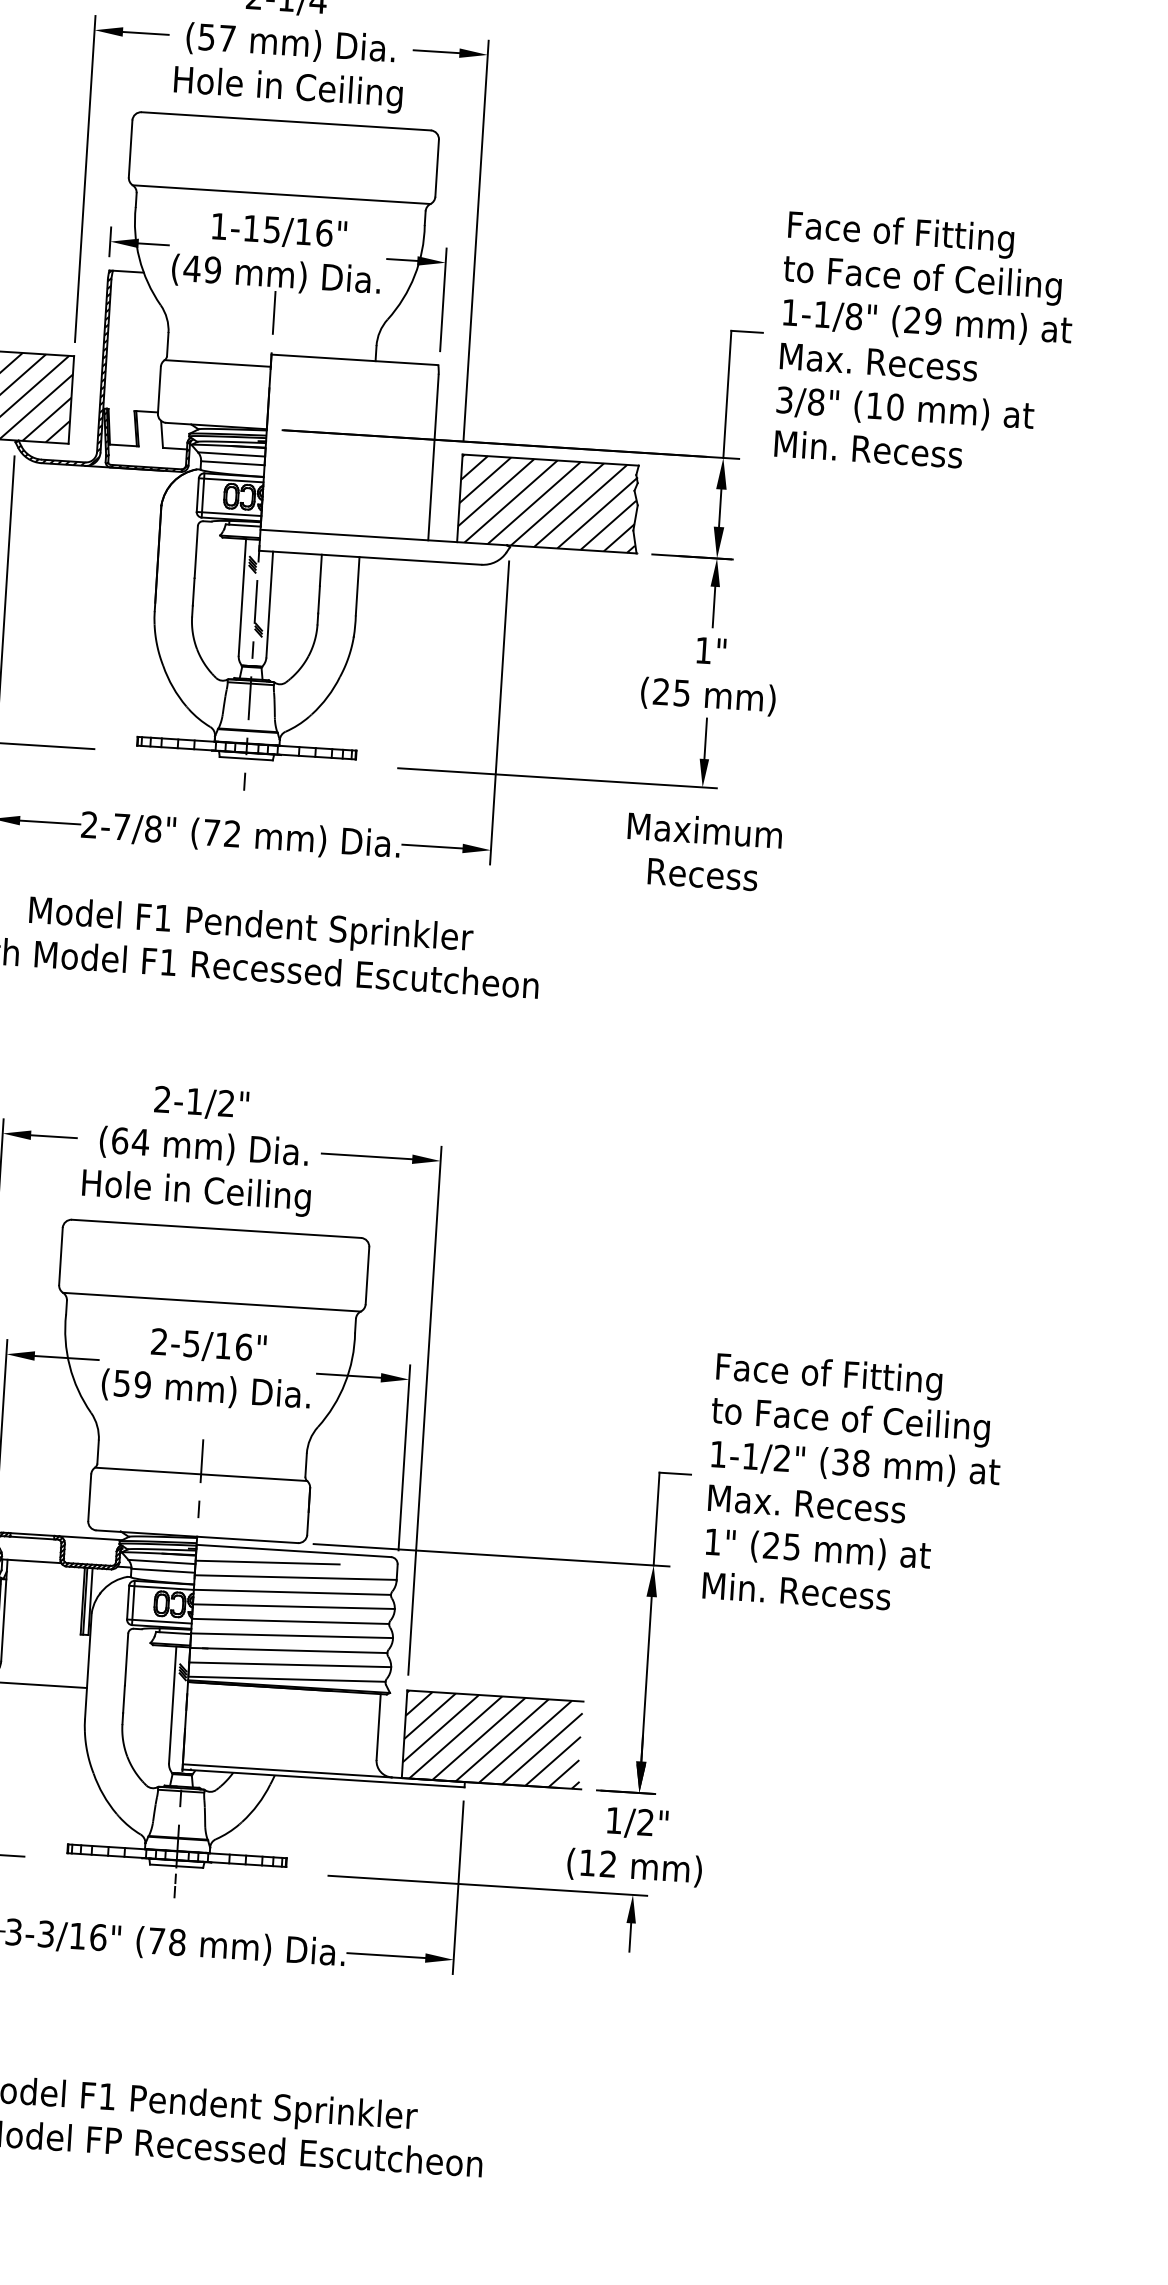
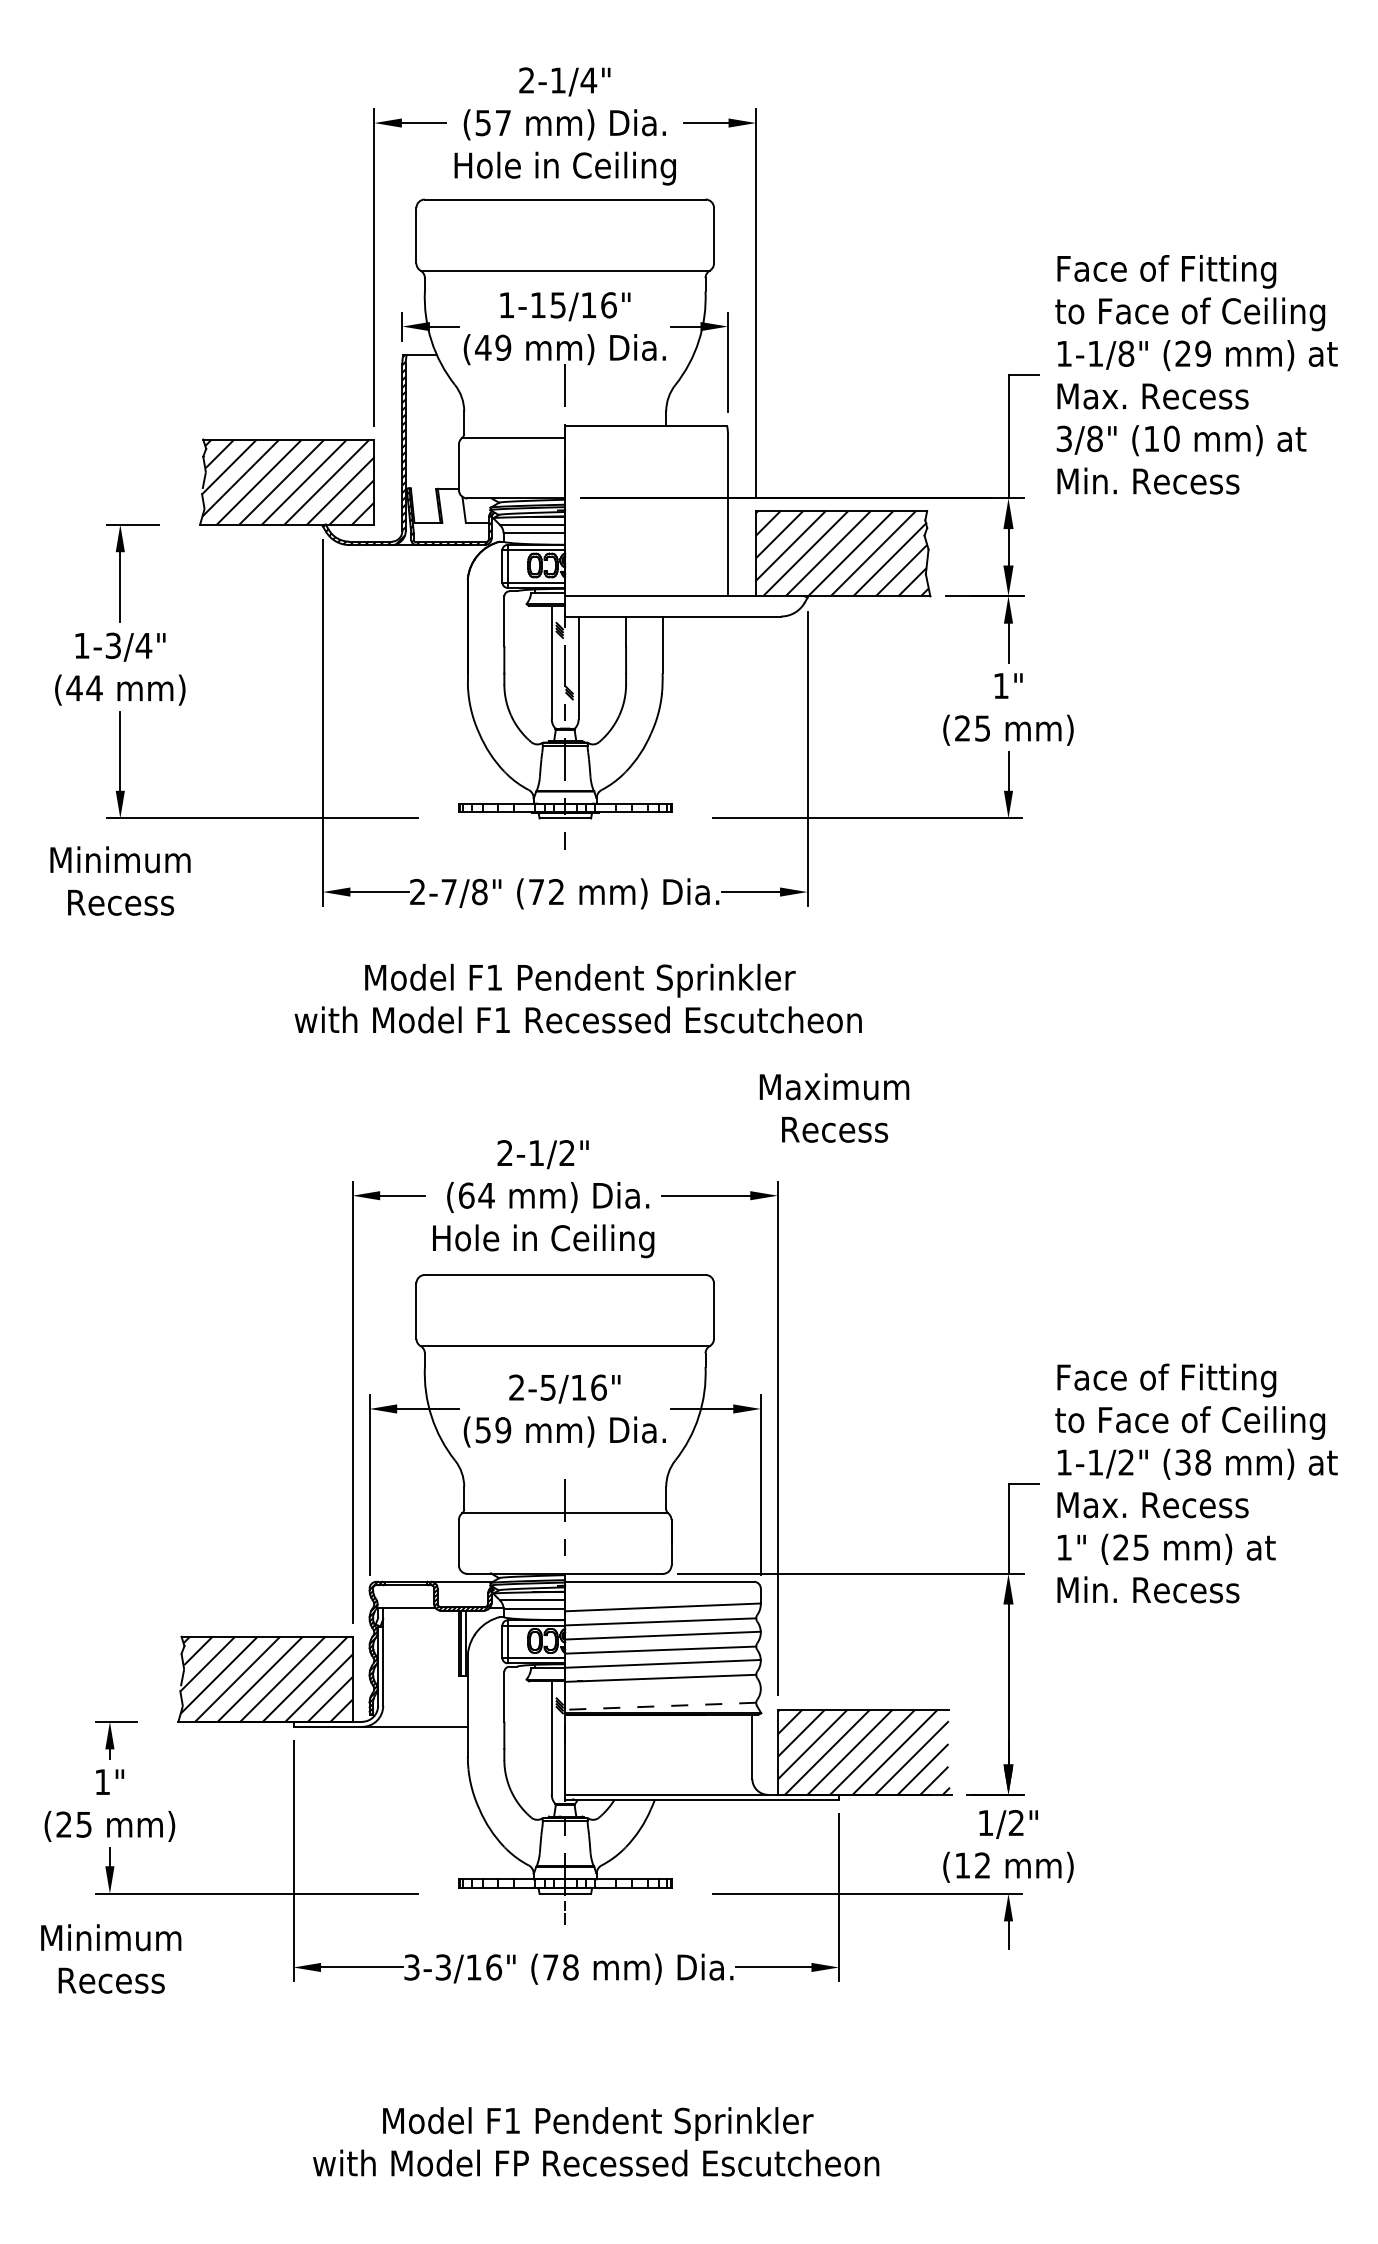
text: (703, 851) -> (834, 1107), moved
line: (267, 1562) -> (634, 1594), removed
line: (289, 1664) -> (662, 1691), removed
line: (286, 1679) -> (660, 1706), solid -> dashed

